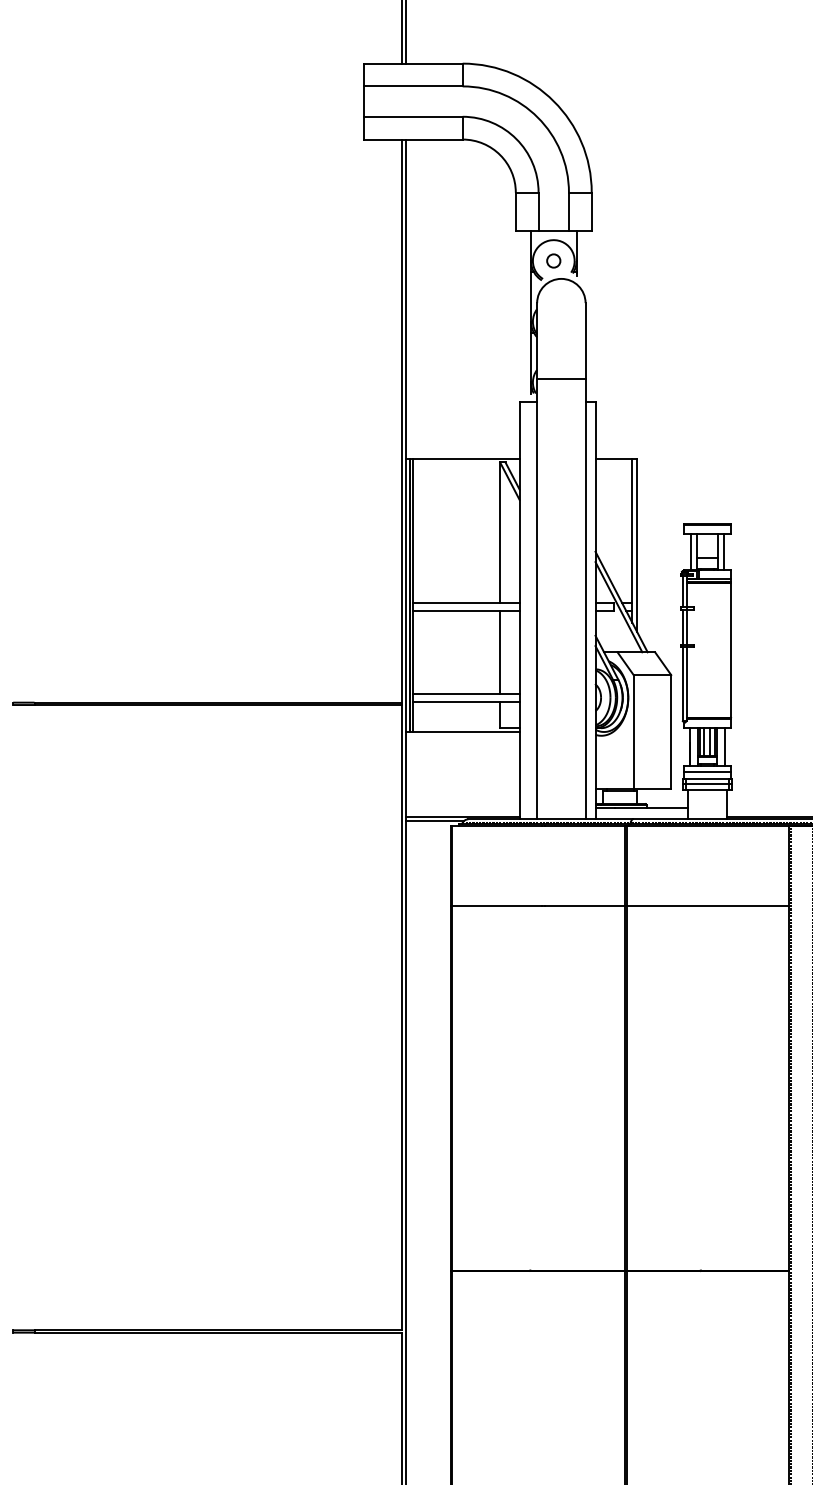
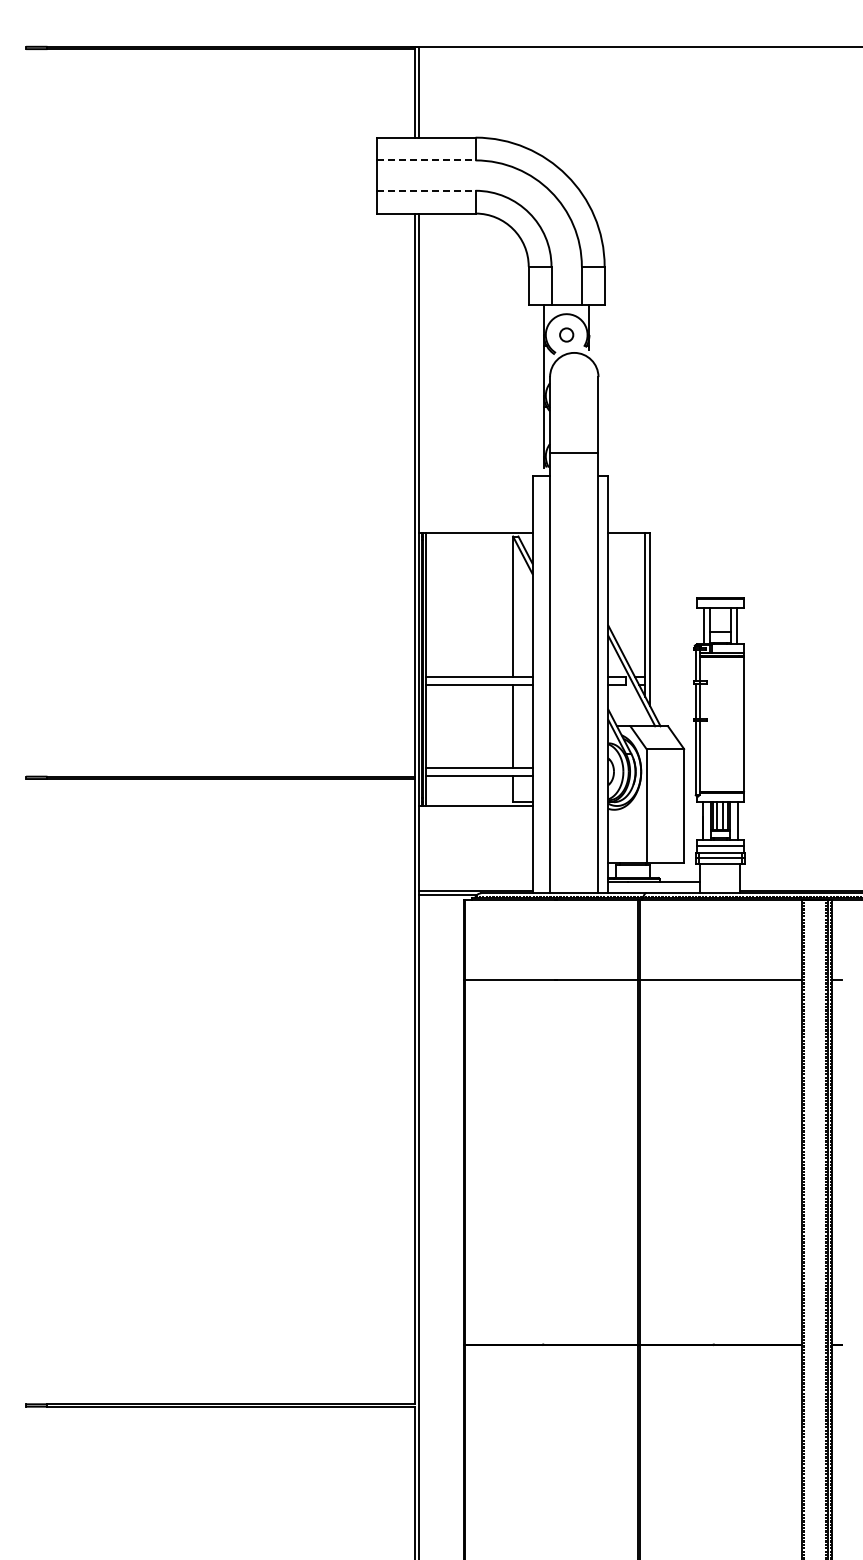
line: (413, 86) -> (426, 160), solid -> dashed
line: (413, 116) -> (426, 190), solid -> dashed

